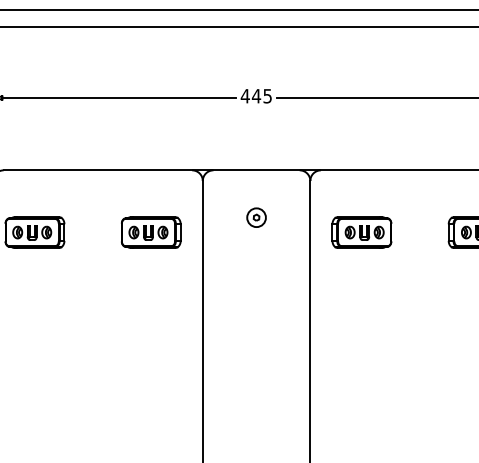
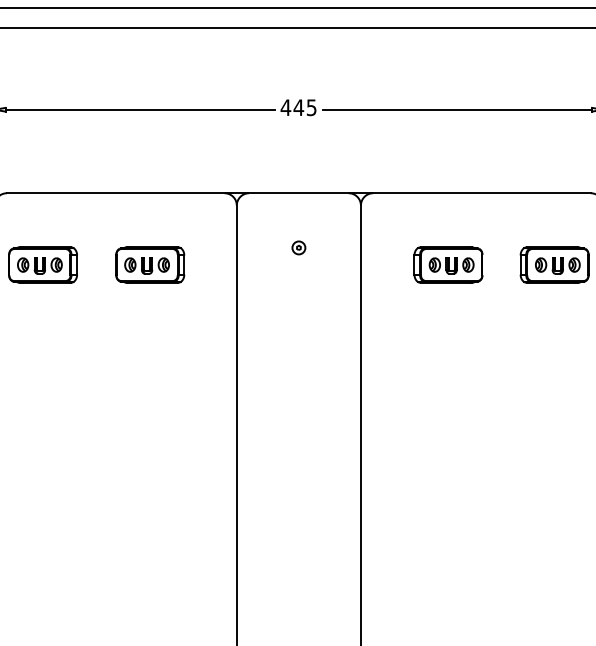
part: (256, 217) -> (298, 247), size x0.6
part: (151, 232) -> (150, 264), moved
part: (361, 232) -> (448, 264), moved

